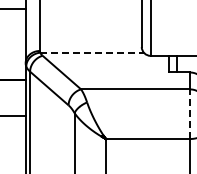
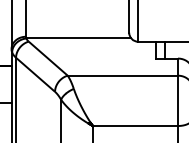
line: (92, 52) -> (79, 38), dashed -> solid
line: (189, 114) -> (177, 101), dashed -> solid

